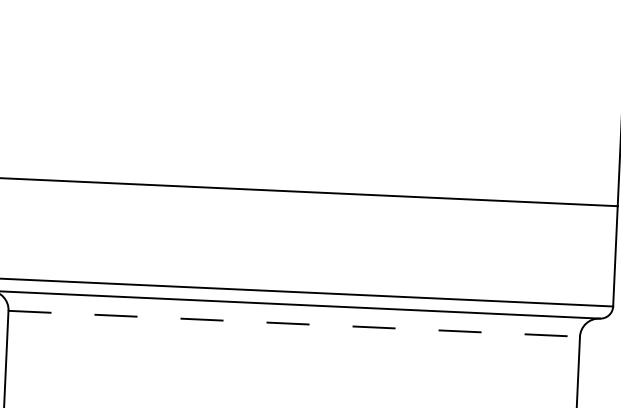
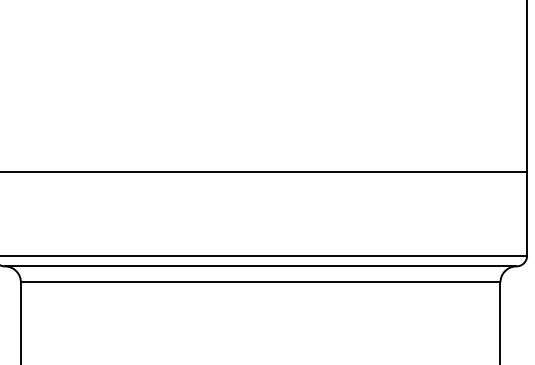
line: (294, 323) -> (260, 282), dashed -> solid

